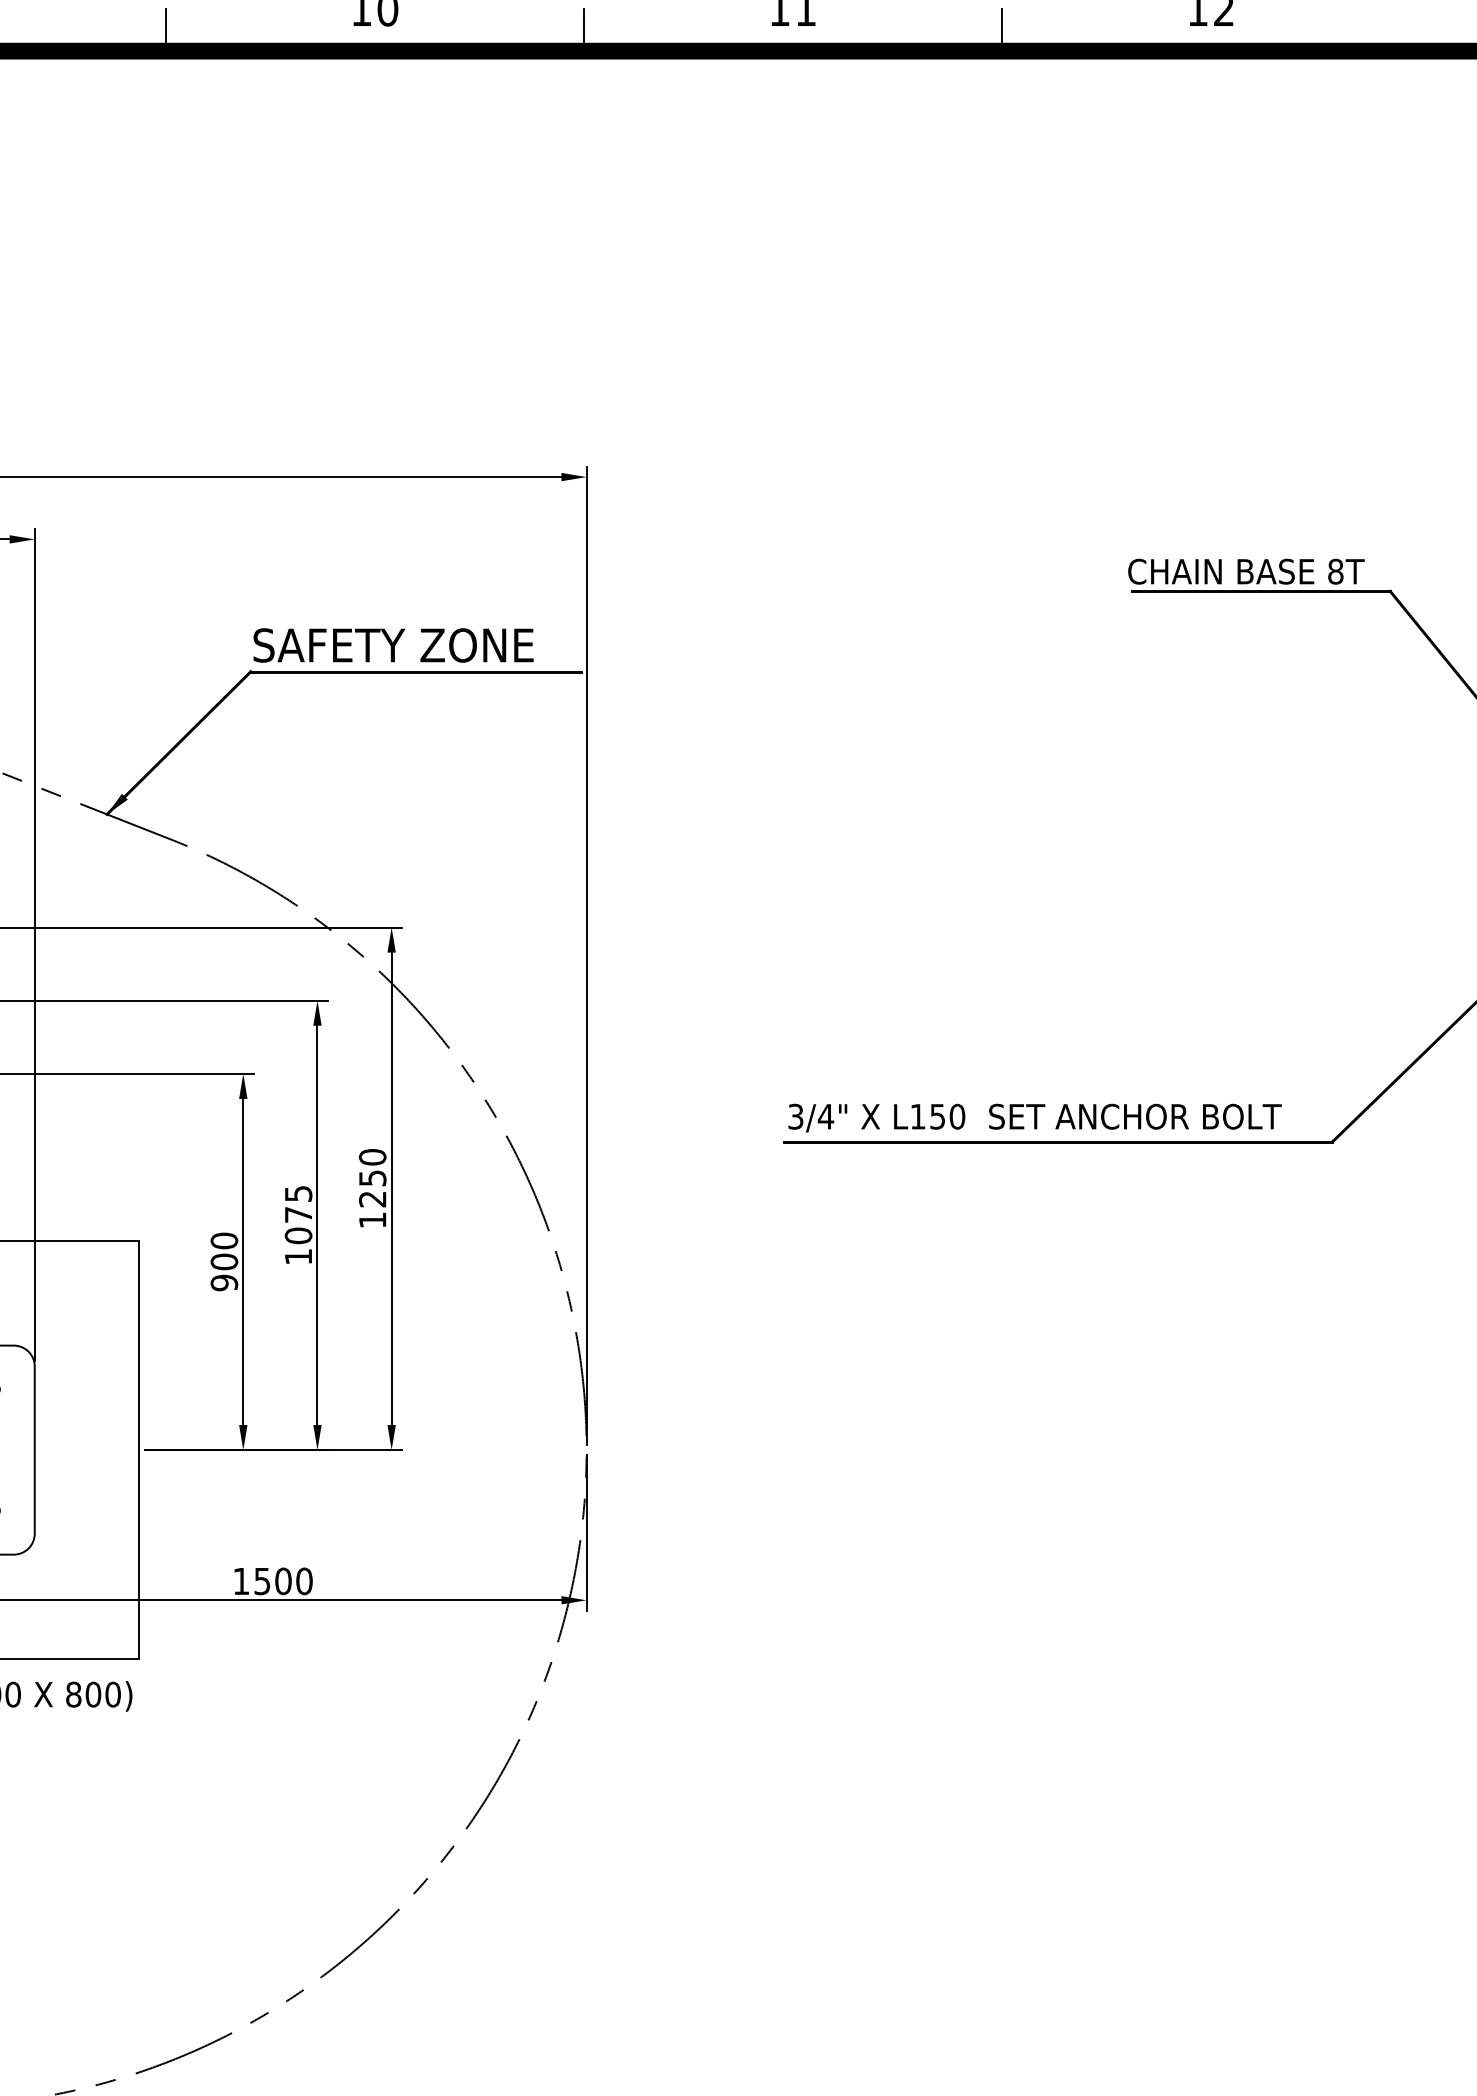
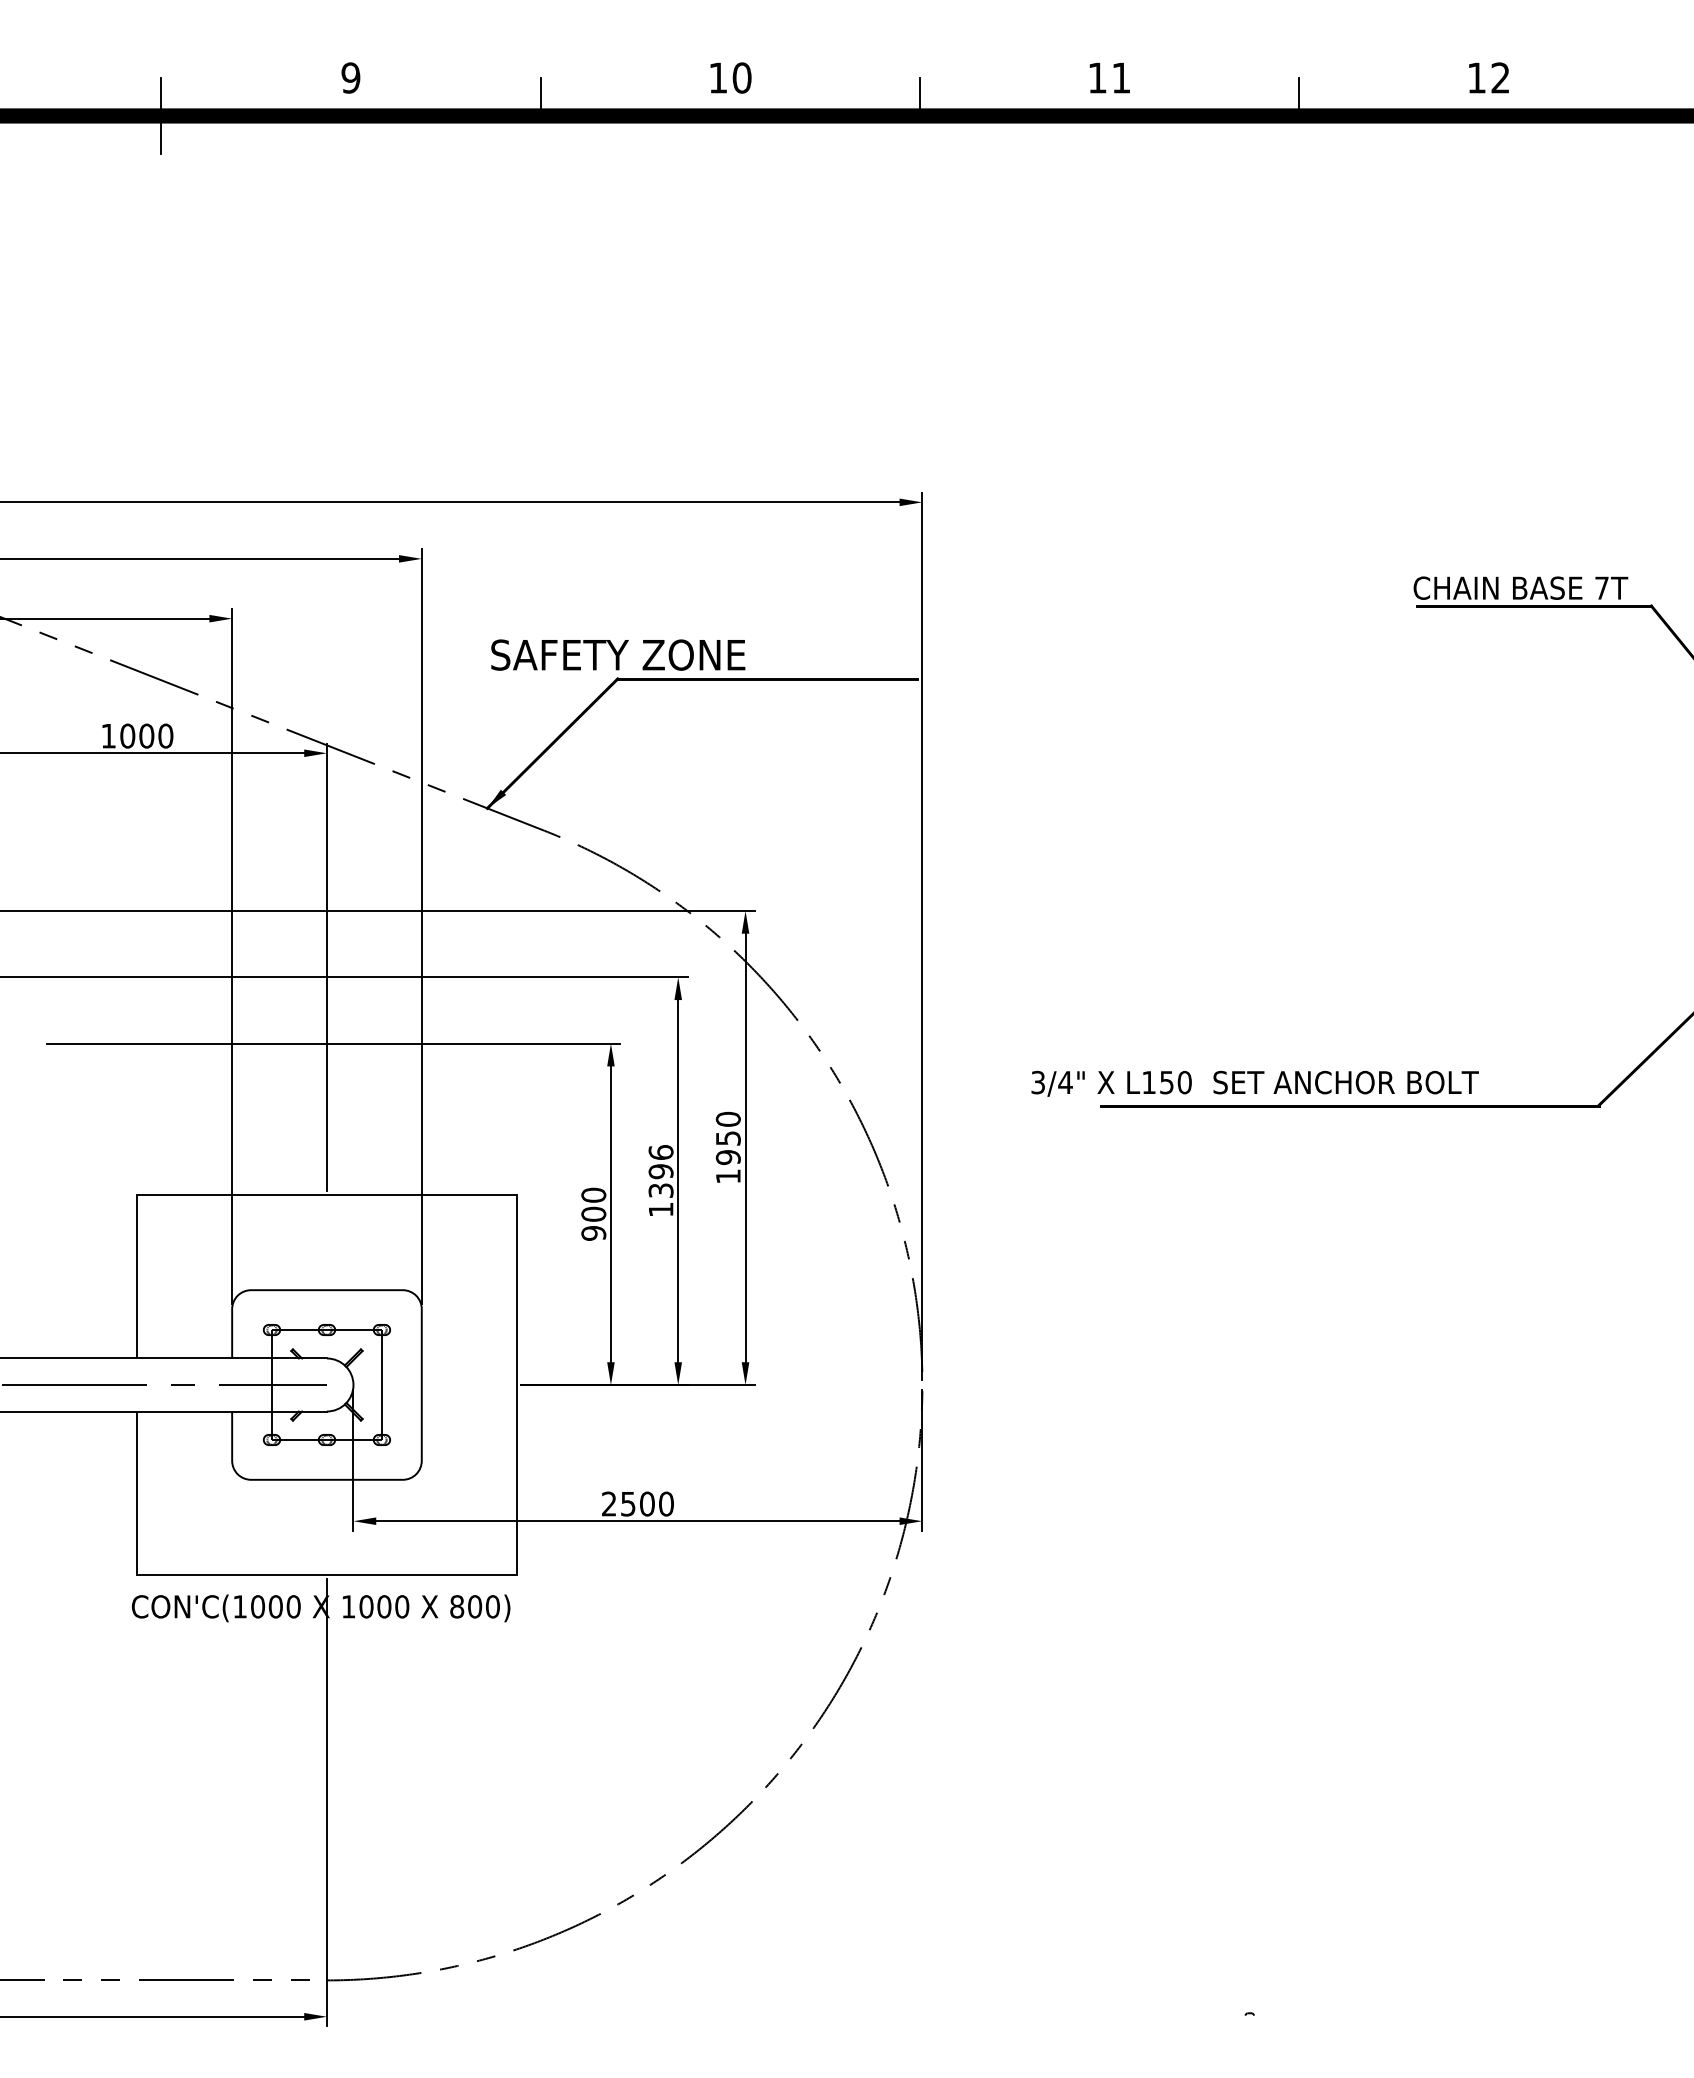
text: (1335, 570) -> (1601, 587), 8T -> 7T
text: (393, 644) -> (618, 654), moved
text: (1034, 1117) -> (1254, 1083), moved
text: (372, 1199) -> (728, 1157), 1250 -> 1950
text: (297, 1214) -> (660, 1171), 1075 -> 1396
text: (241, 1580) -> (609, 1503), 1500 -> 2500

